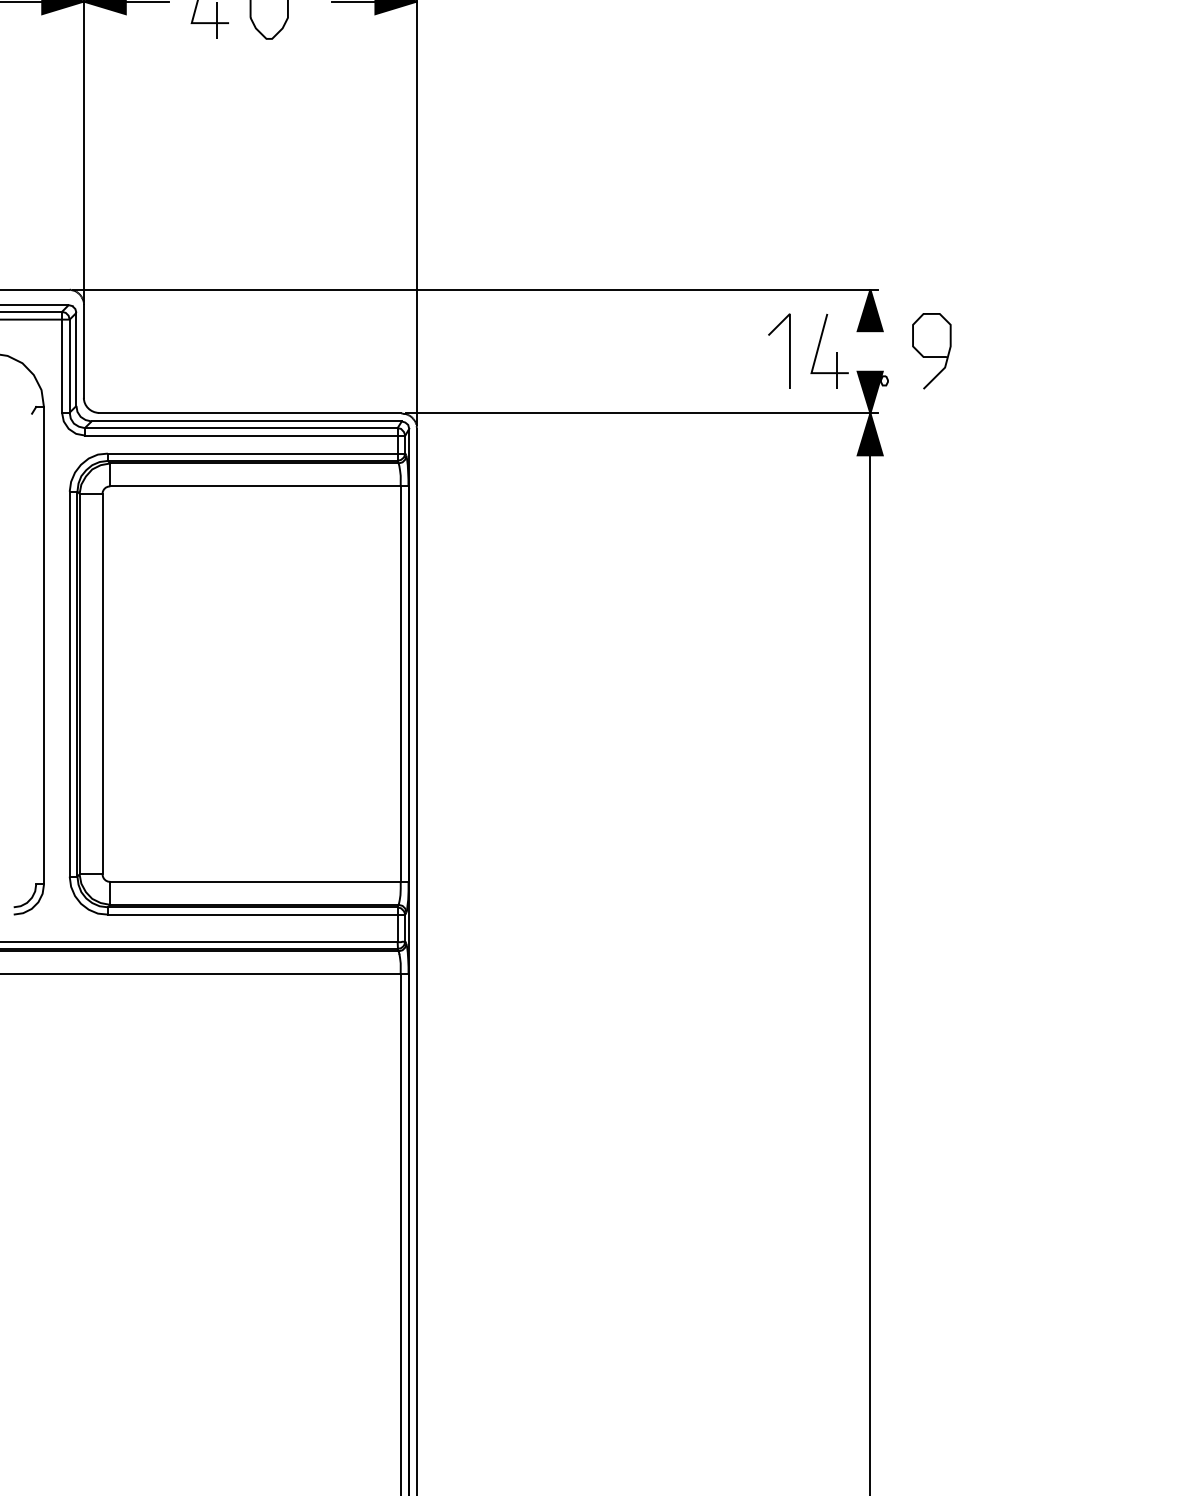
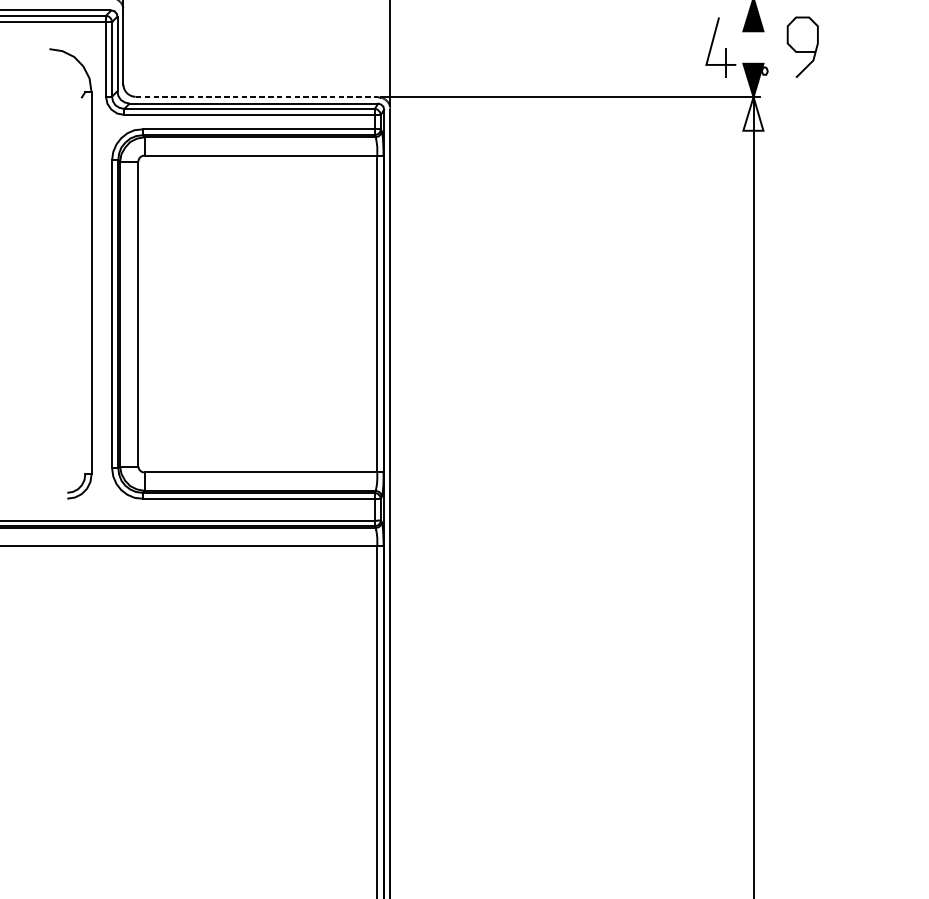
line: (789, 350) -> (688, 46), removed
line: (250, 413) -> (256, 97), solid -> dashed
fill: (869, 434) -> (752, 114), removed

